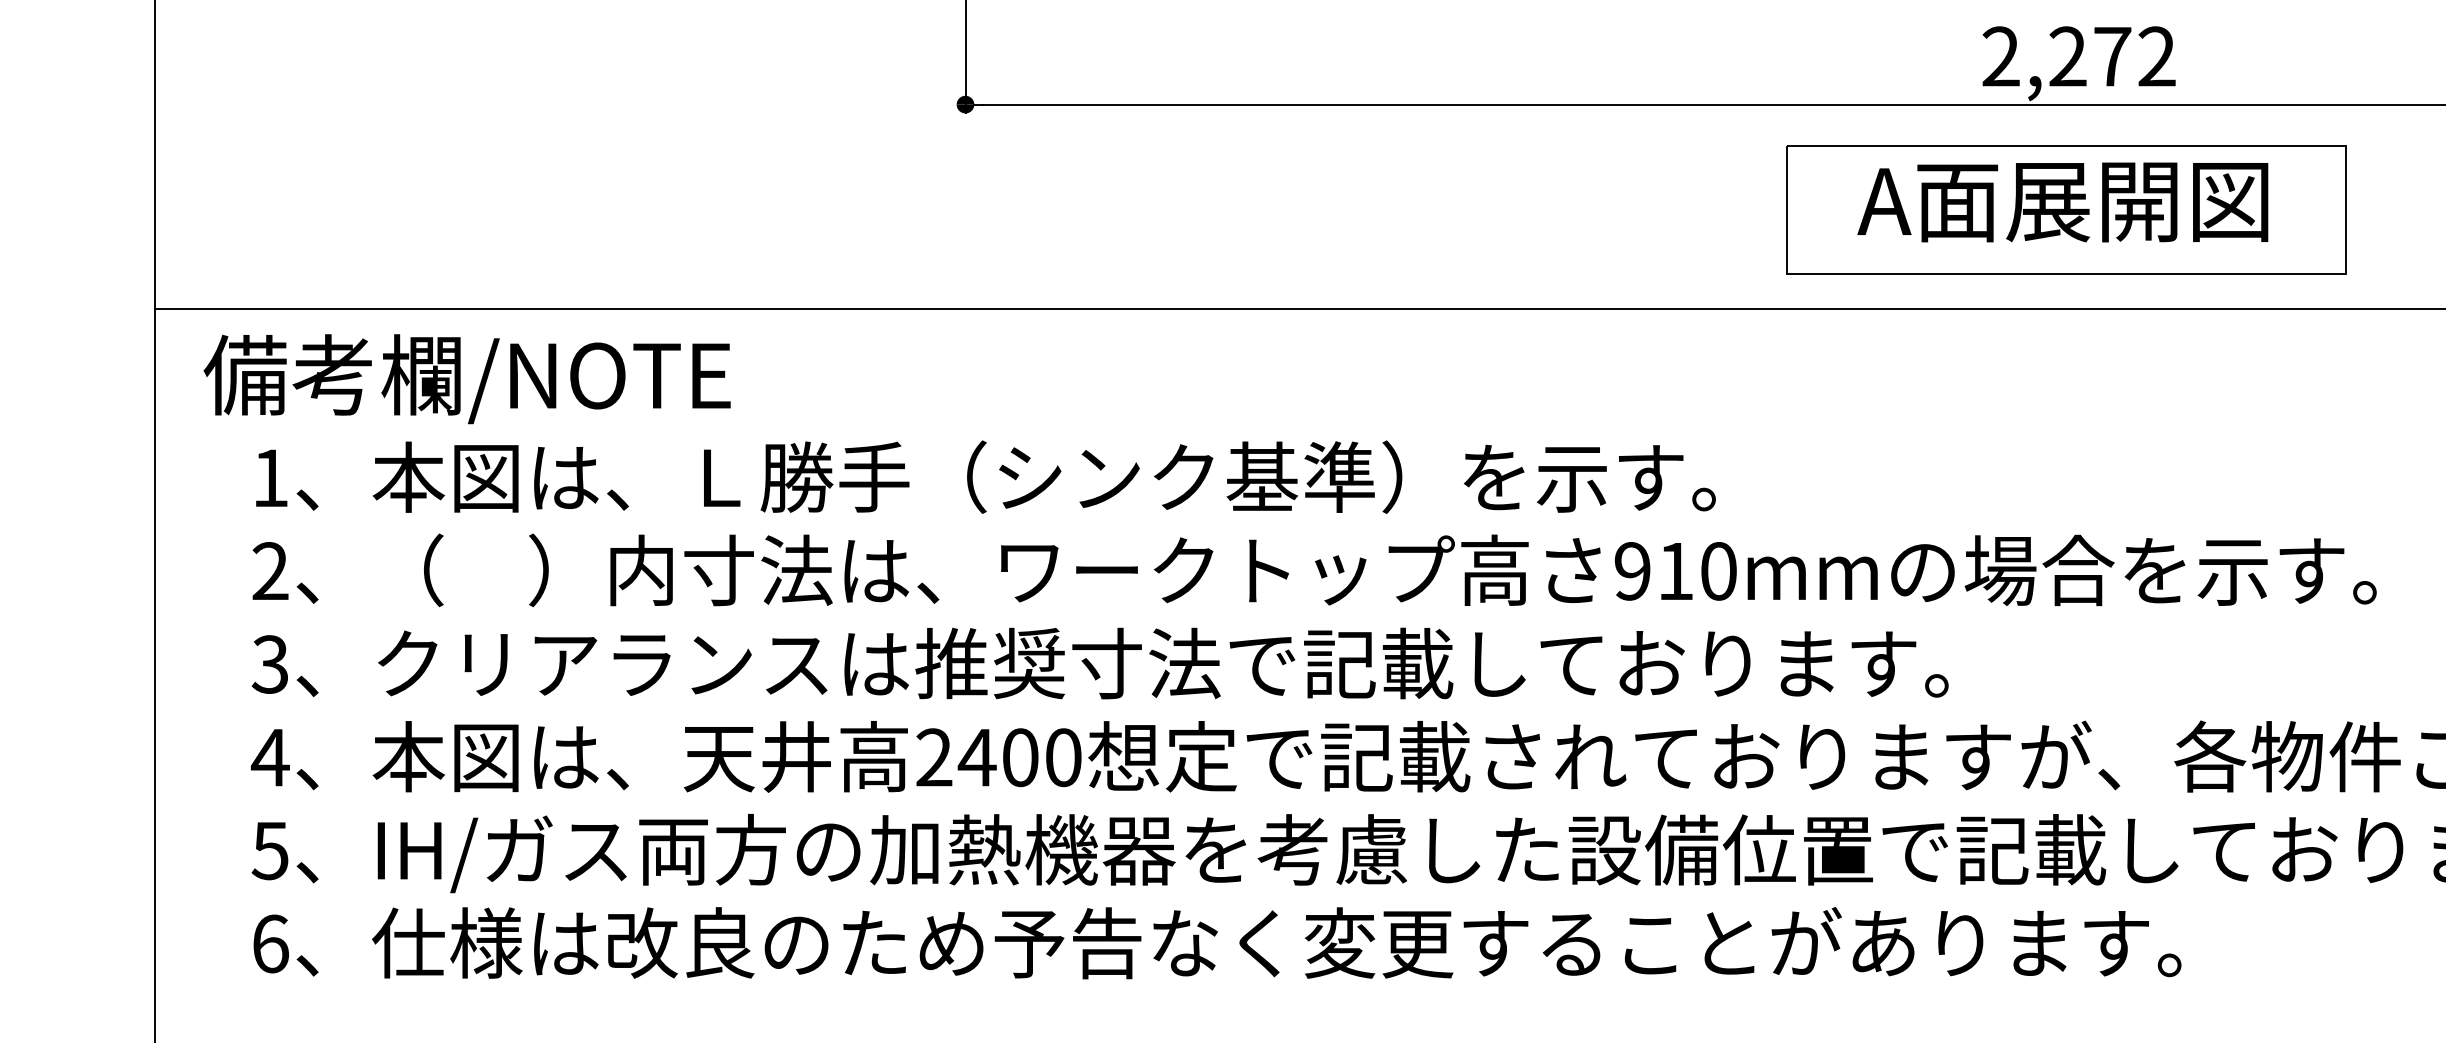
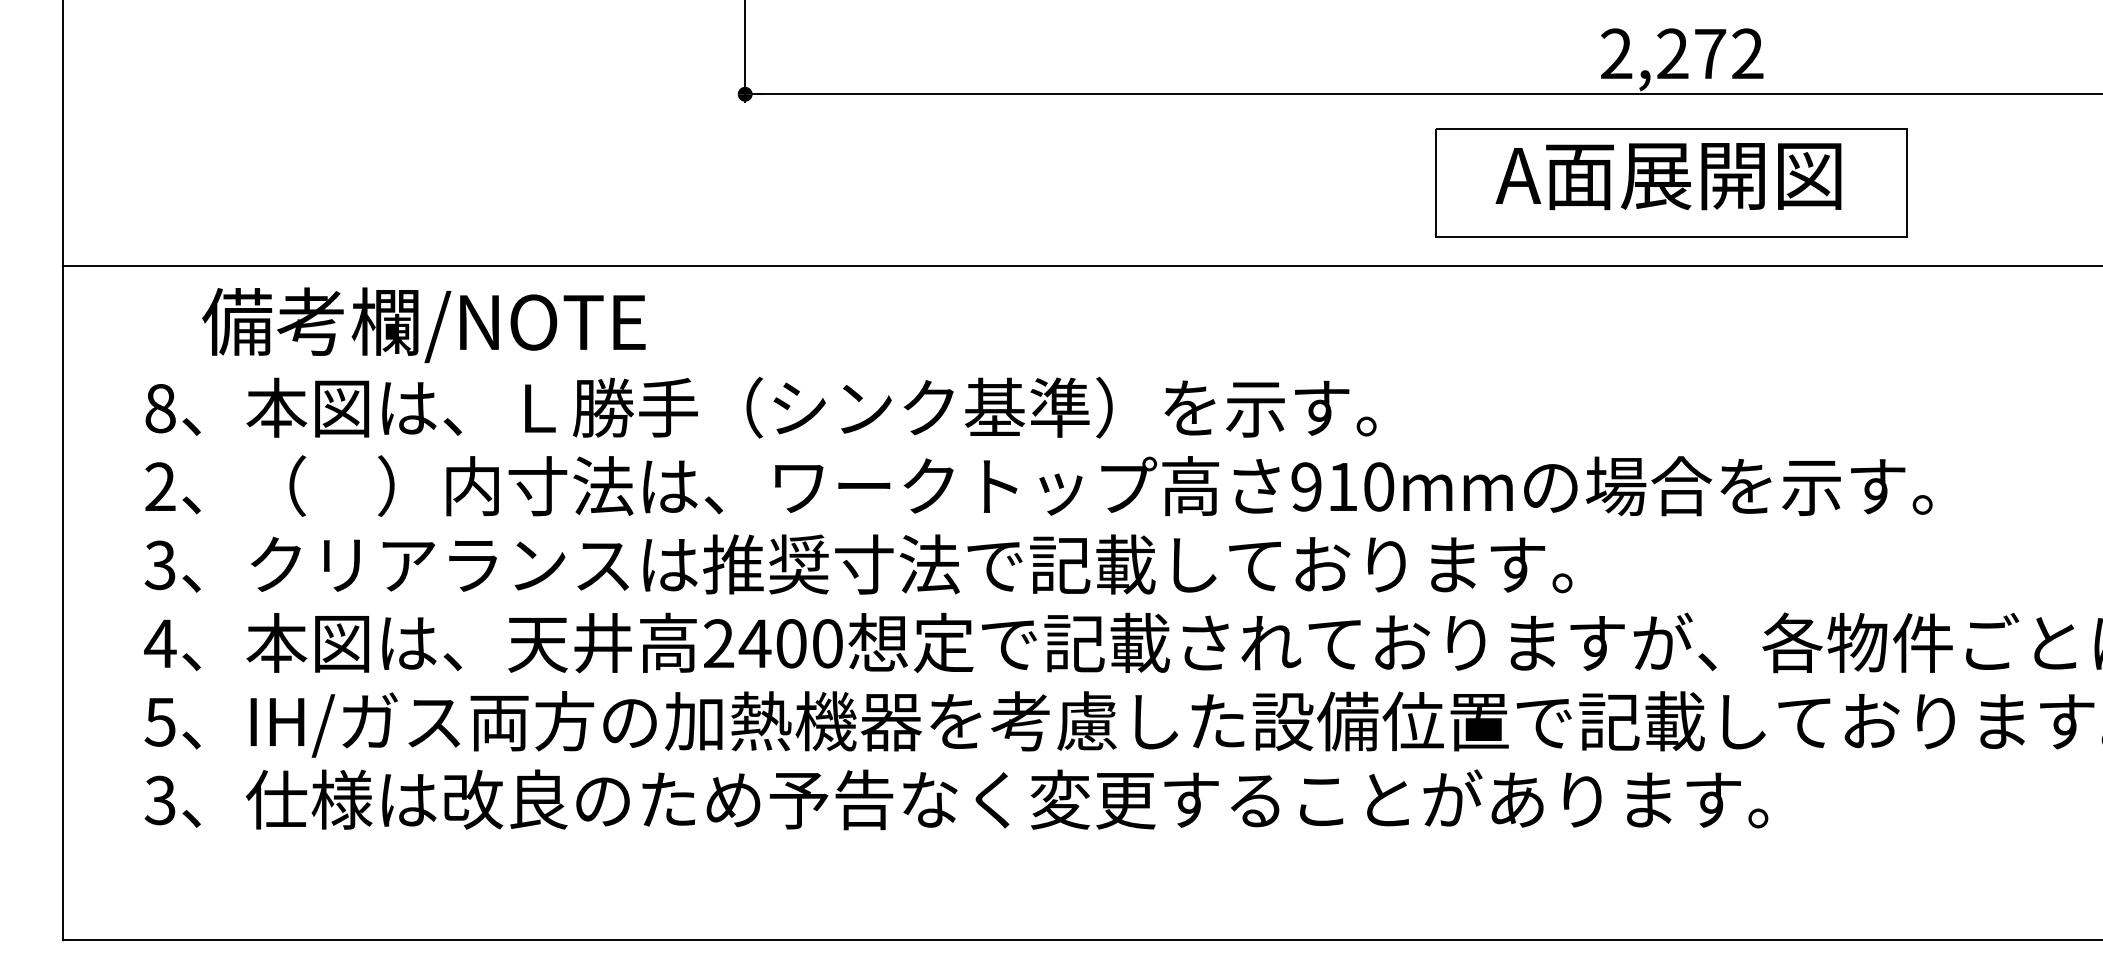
text: (466, 379) -> (423, 325), moved
text: (270, 478) -> (160, 408), 1 -> 8
text: (269, 943) -> (159, 800), 6 -> 3

